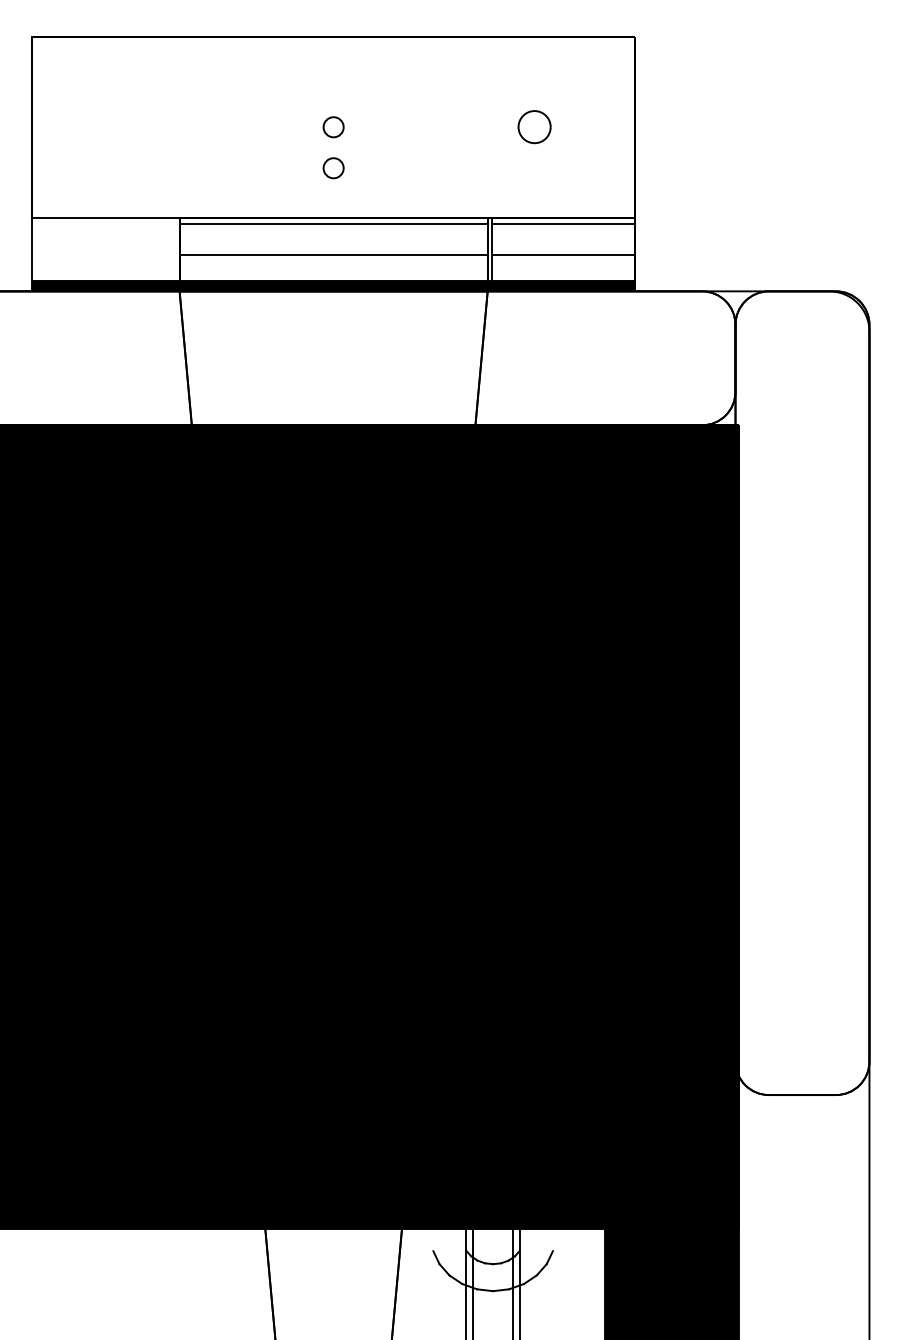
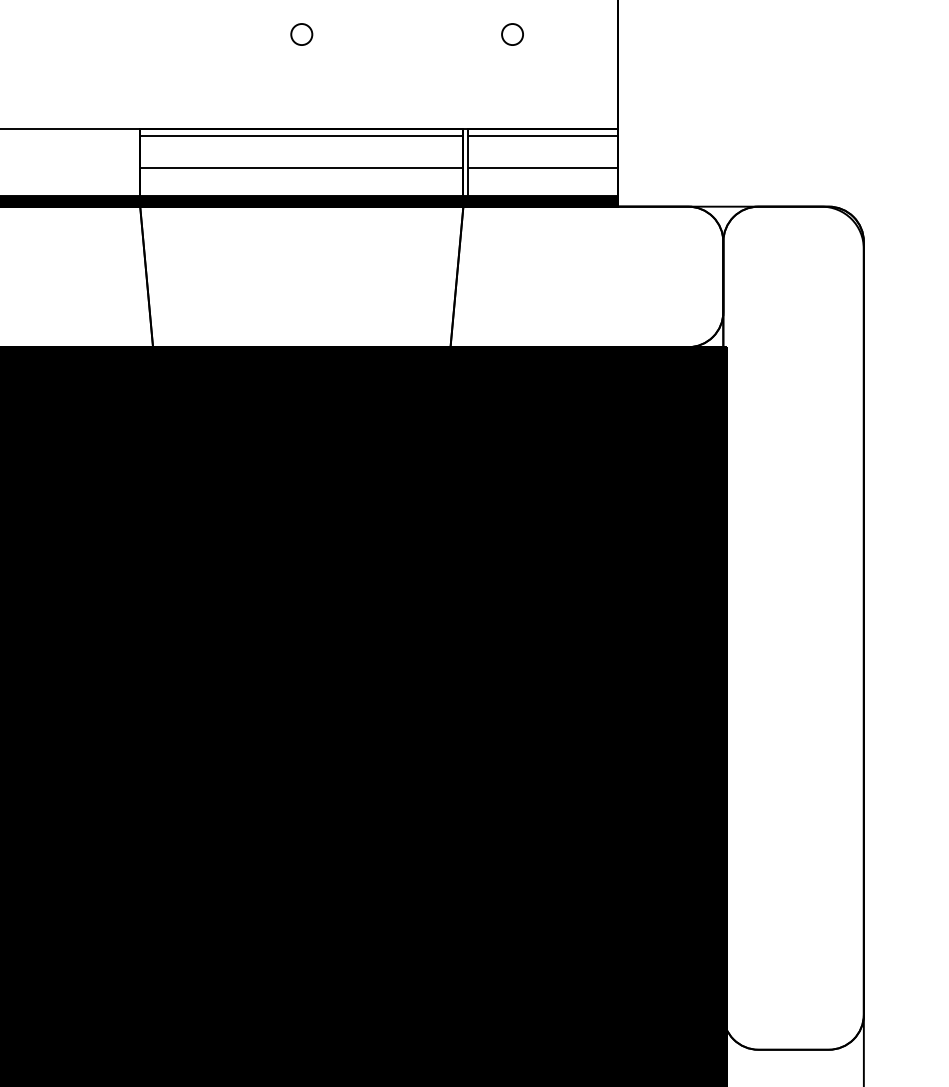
circle: (534, 127) -> (512, 34), size x0.62
circle: (333, 168) -> (301, 77), removed

